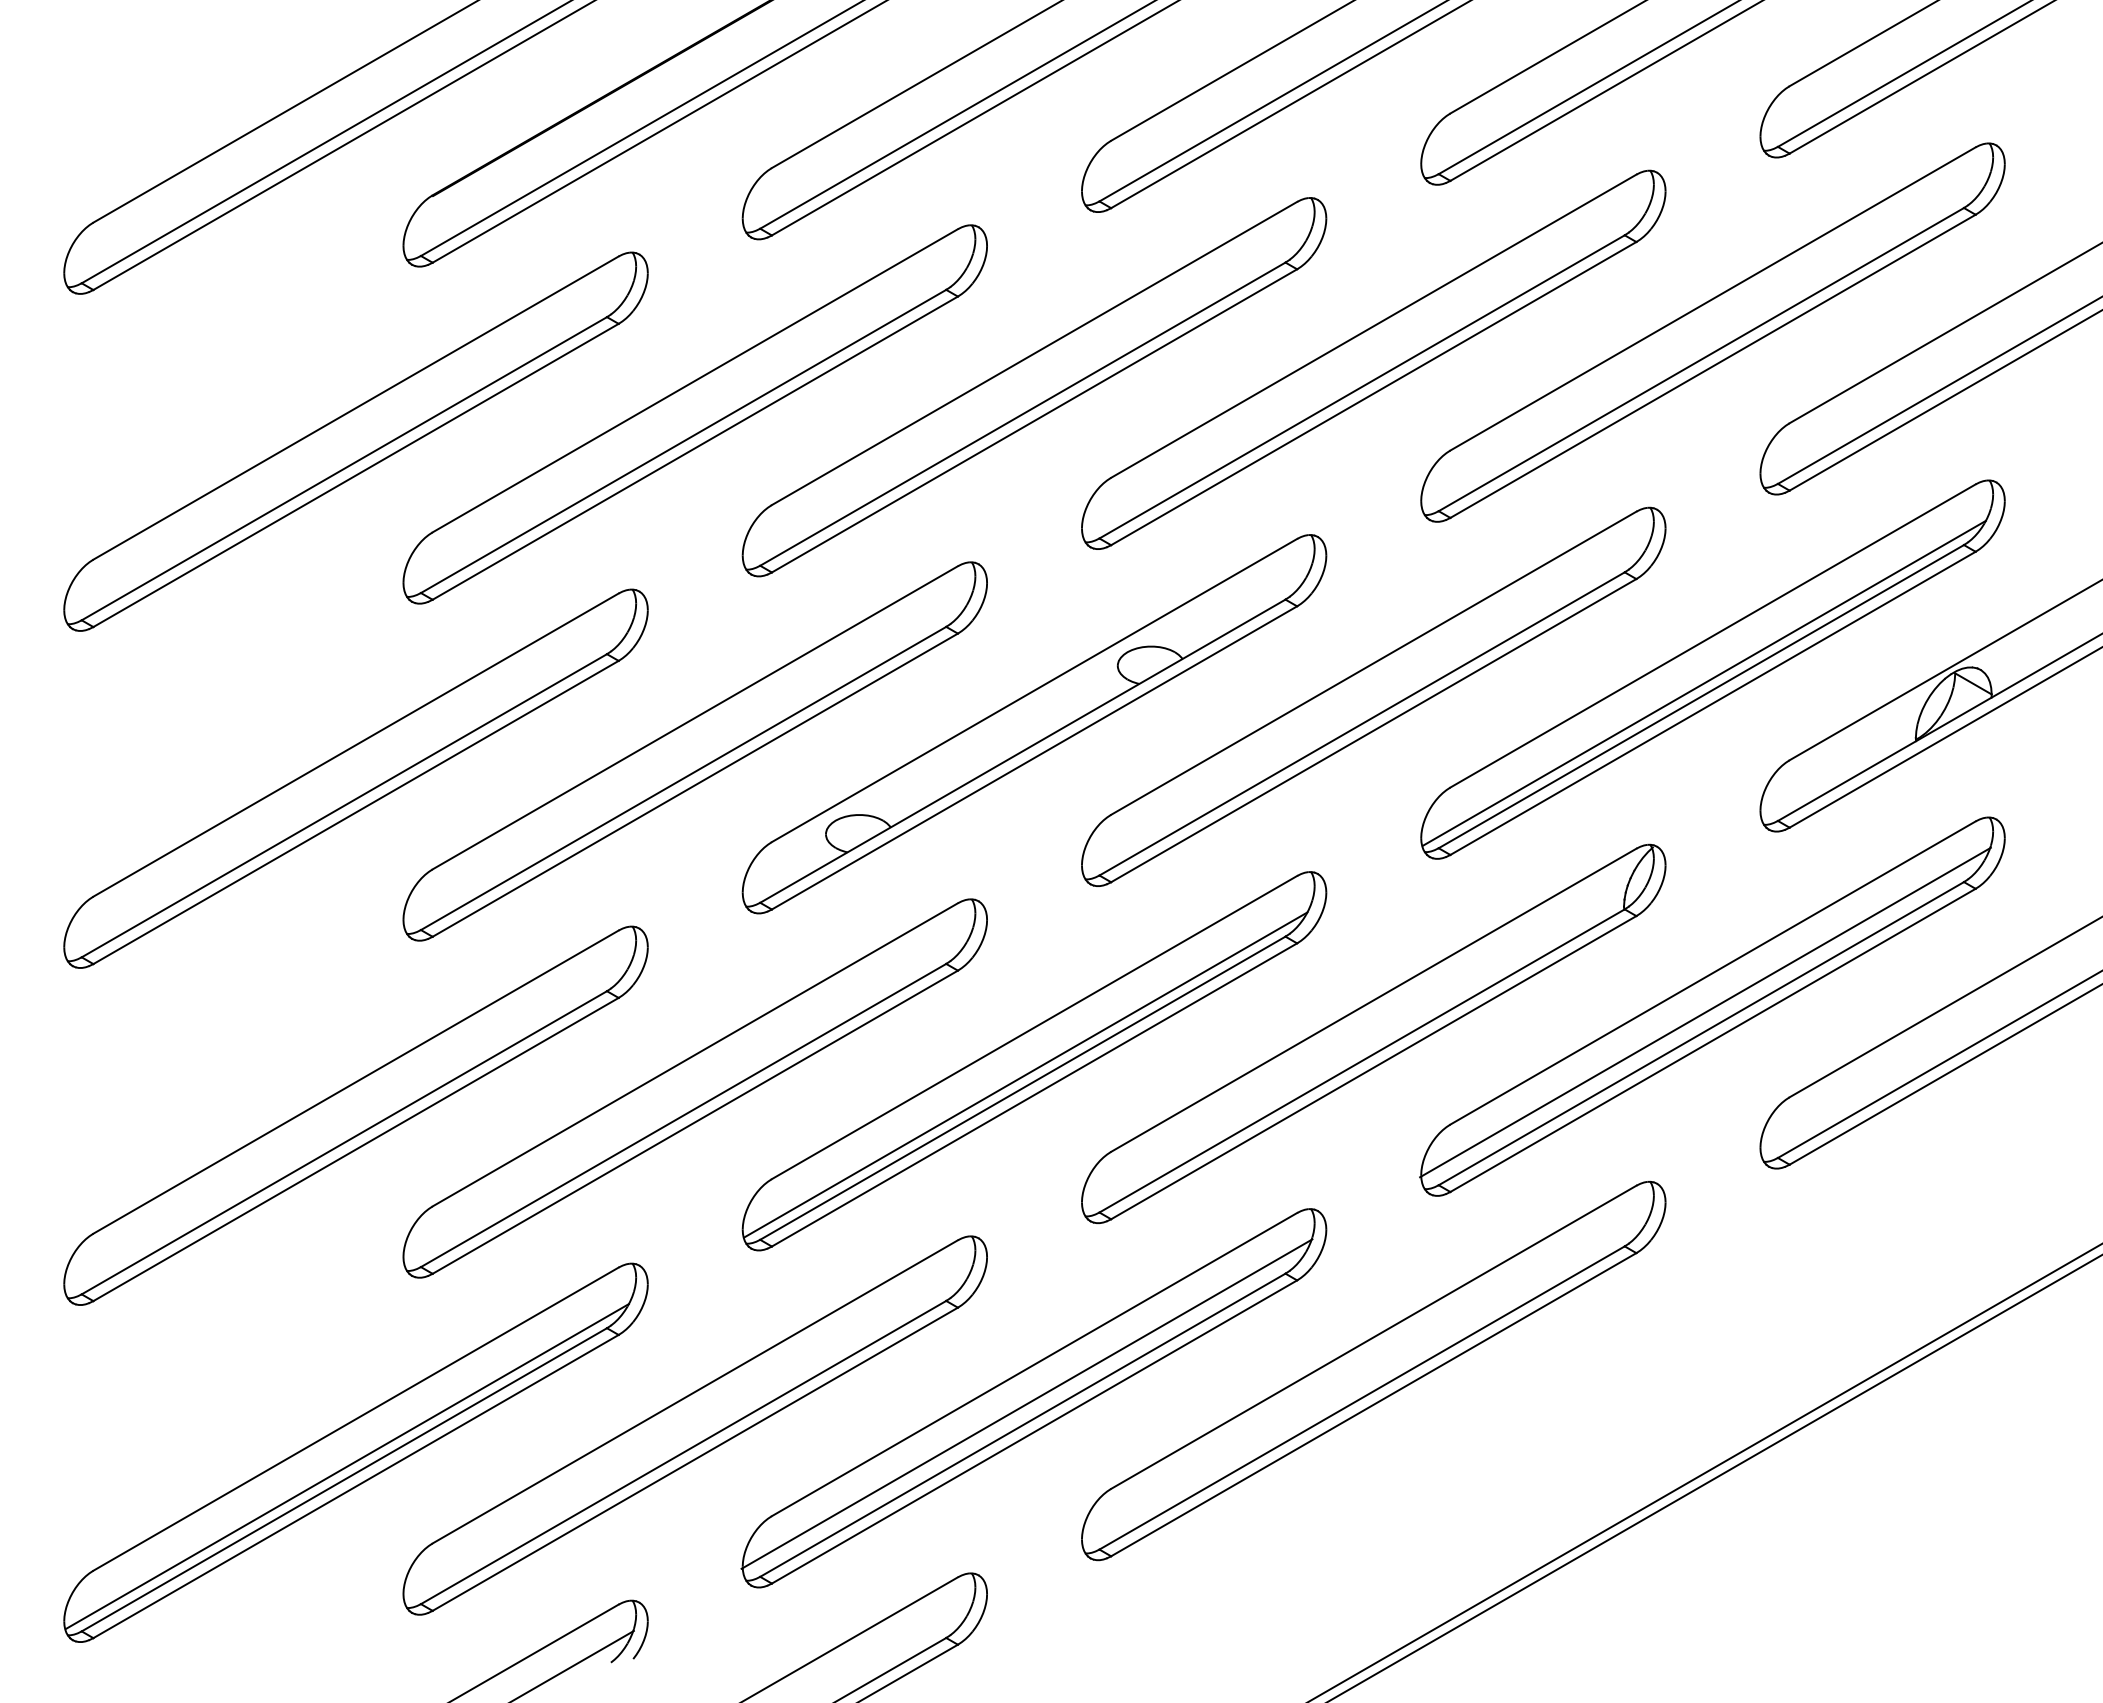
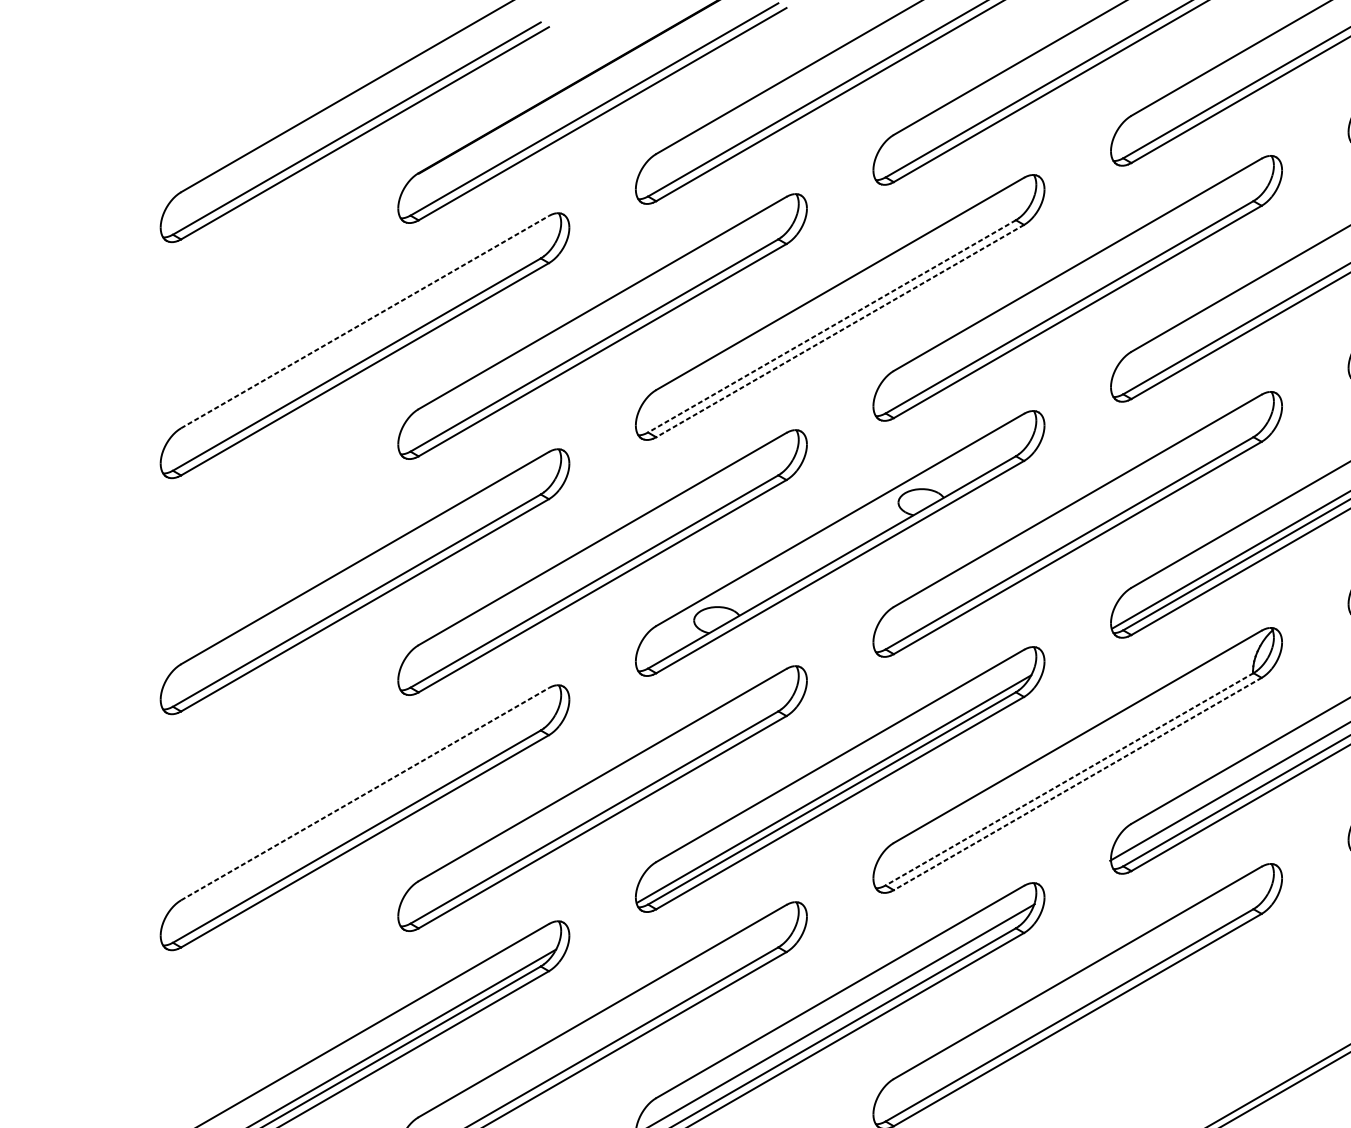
line: (356, 407) -> (365, 321), solid -> dashed
line: (1022, 414) -> (831, 326), solid -> dashed
line: (1034, 421) -> (840, 331), solid -> dashed
line: (1361, 1061) -> (1069, 779), solid -> dashed
line: (1373, 1067) -> (1077, 783), solid -> dashed
line: (356, 1081) -> (365, 793), solid -> dashed

